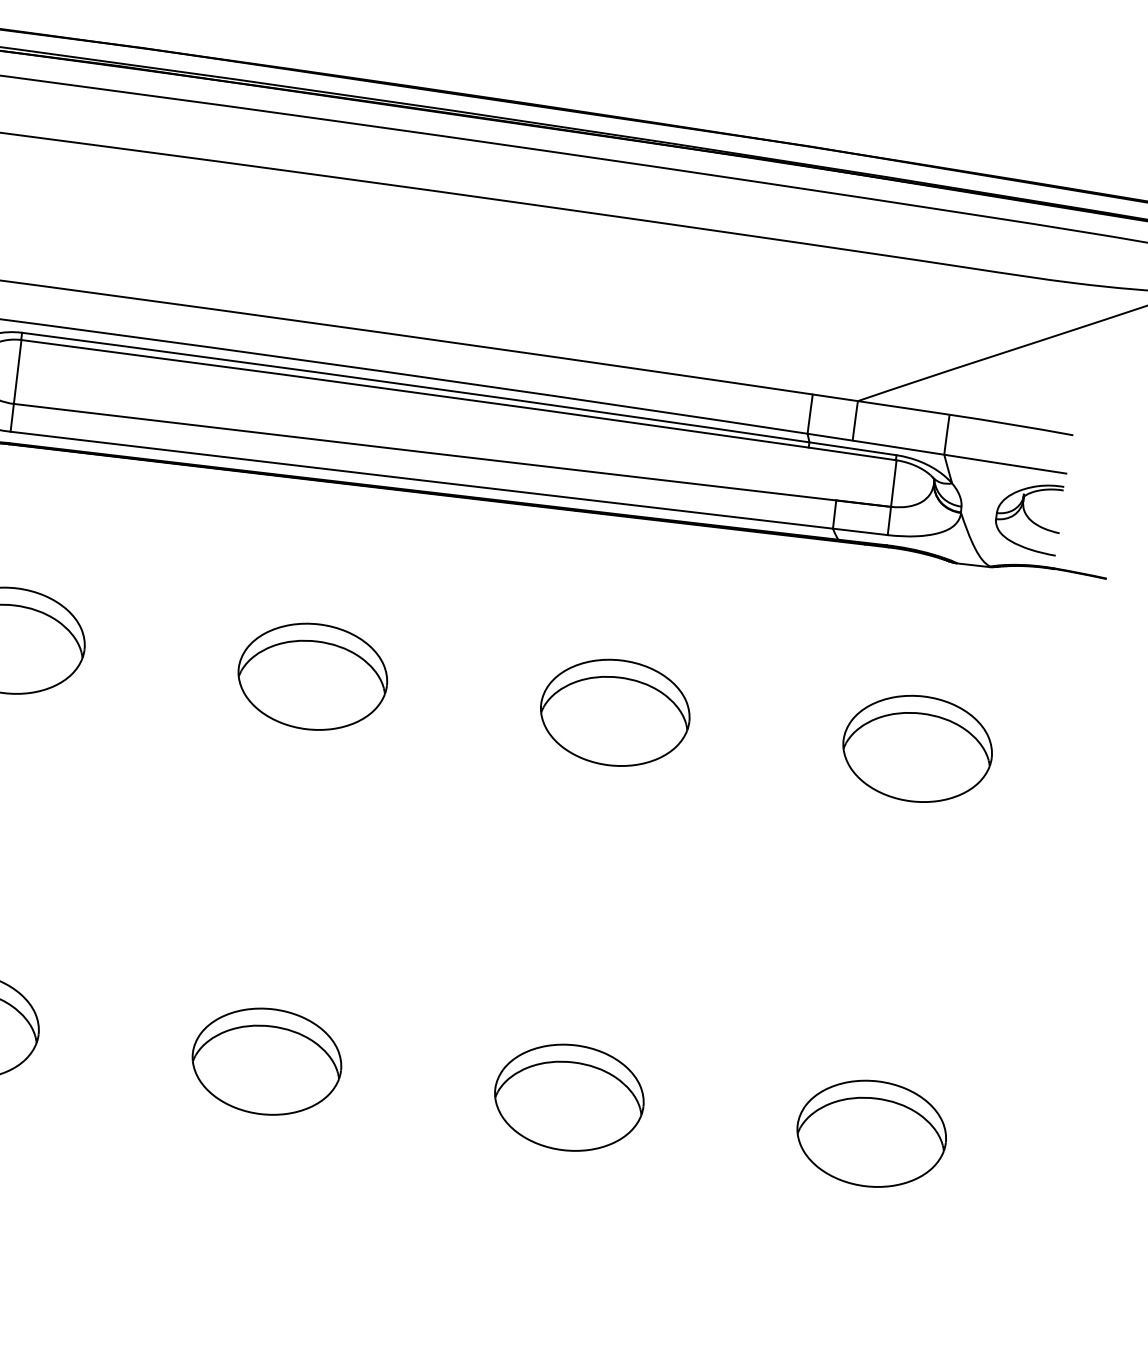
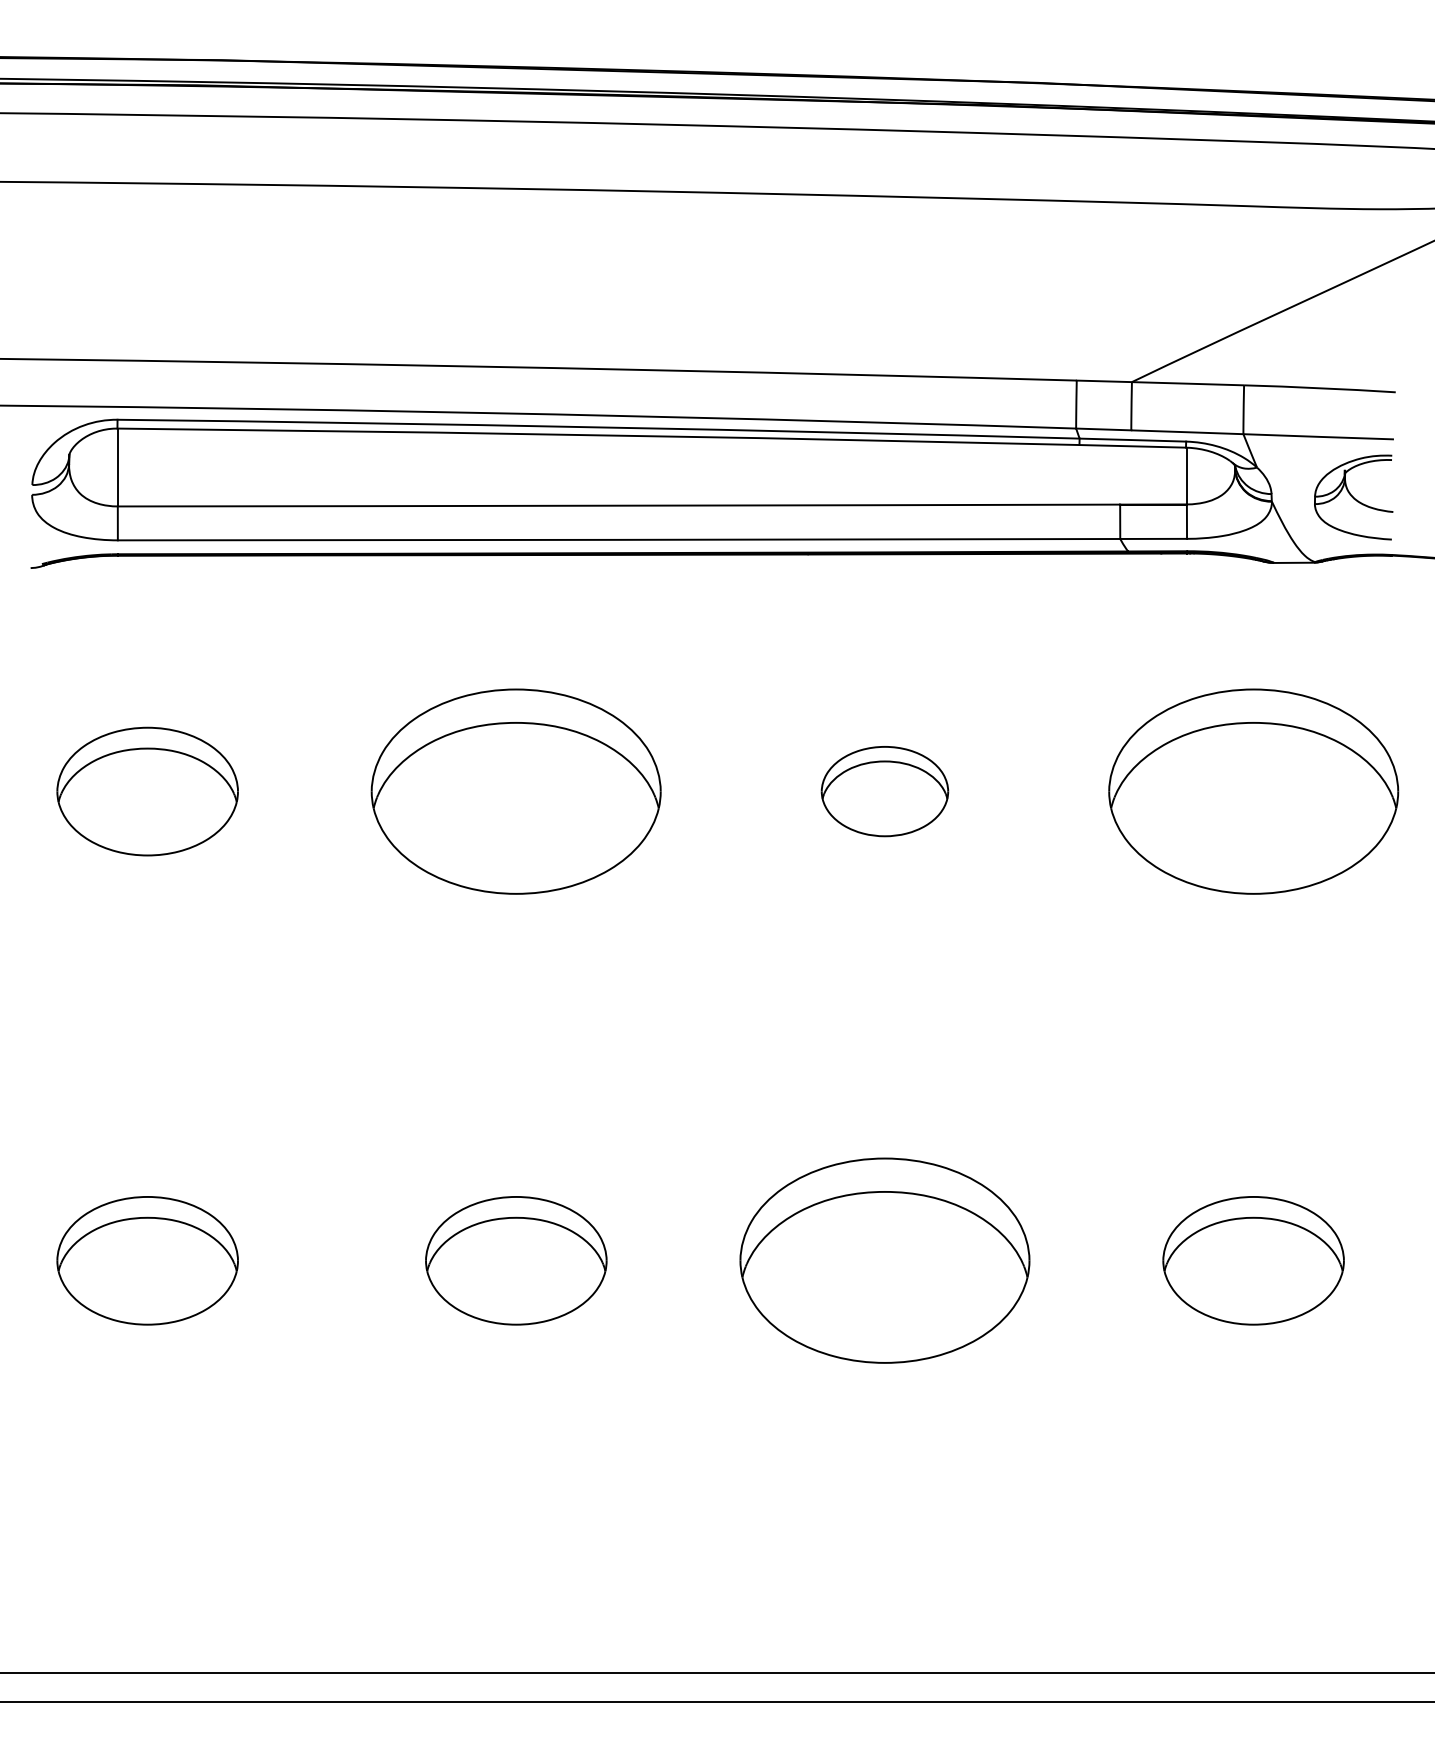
part: (313, 676) -> (516, 791), size x1.6
part: (614, 712) -> (884, 791), size x0.7
part: (917, 748) -> (1253, 791), size x1.6
part: (569, 1097) -> (884, 1260), size x1.6

